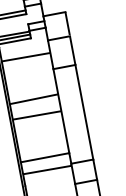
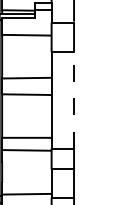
line: (84, 111) -> (74, 99), solid -> dashed

